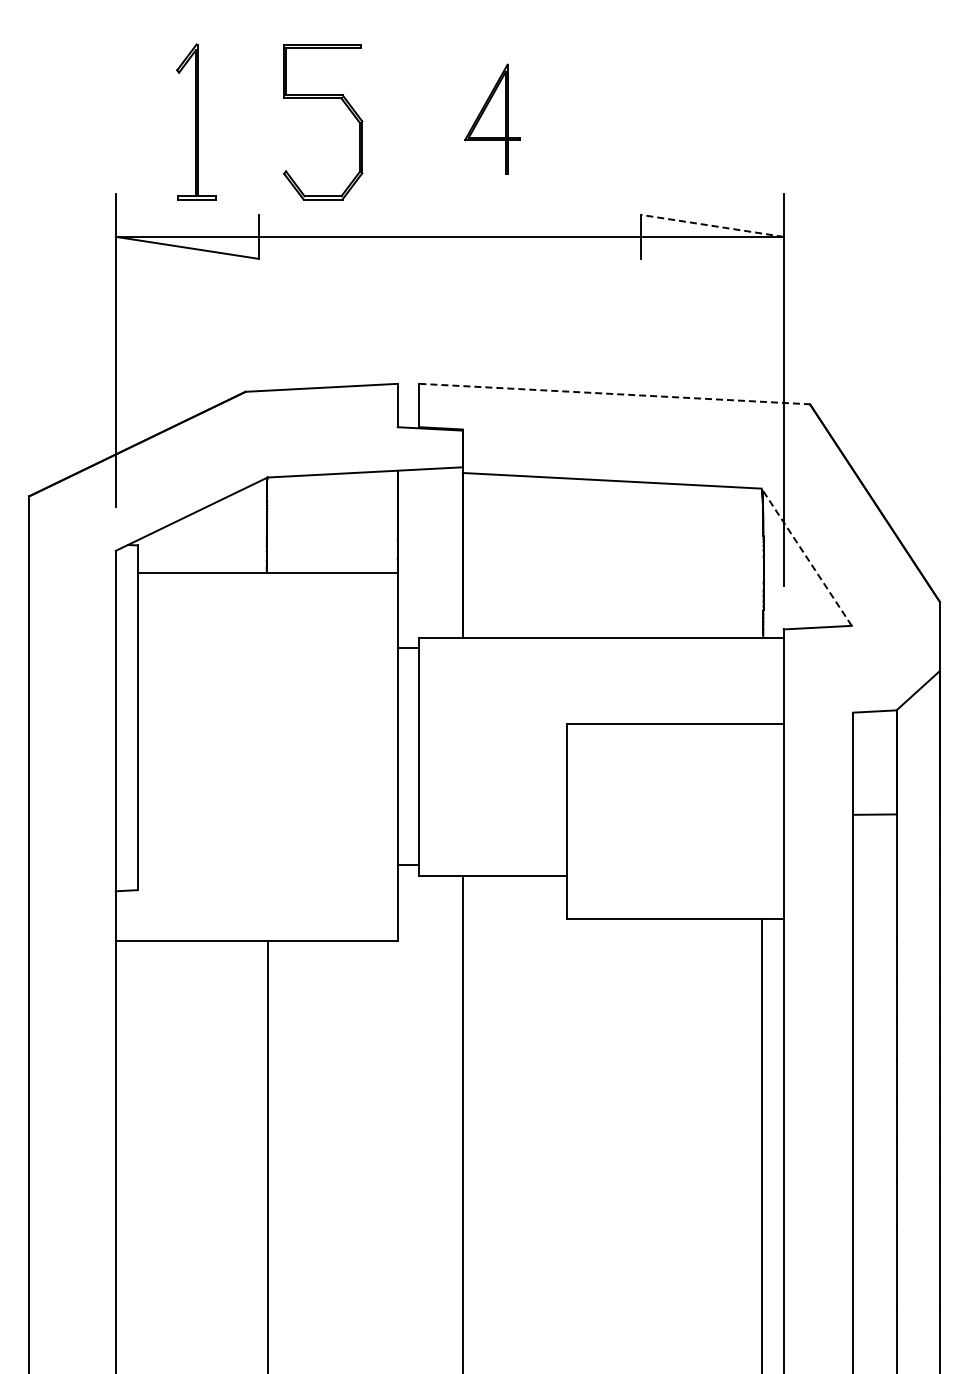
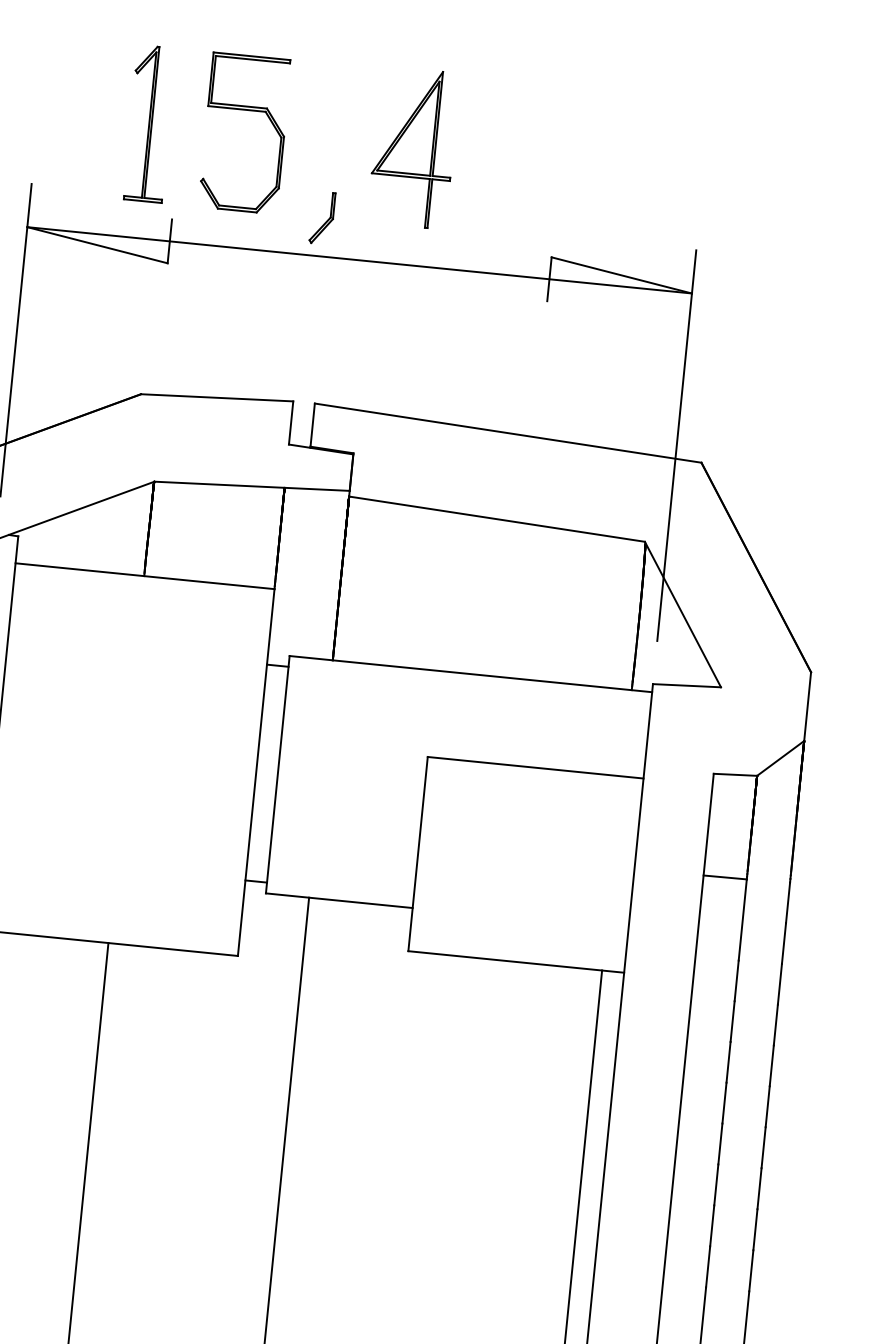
part: (492, 119) -> (413, 147), size x1.43
part: (196, 121) -> (149, 123), moved
part: (408, 198) -> (322, 218), added
line: (711, 225) -> (621, 274), dashed -> solid
line: (614, 394) -> (507, 433), dashed -> solid
line: (806, 556) -> (682, 613), dashed -> solid

